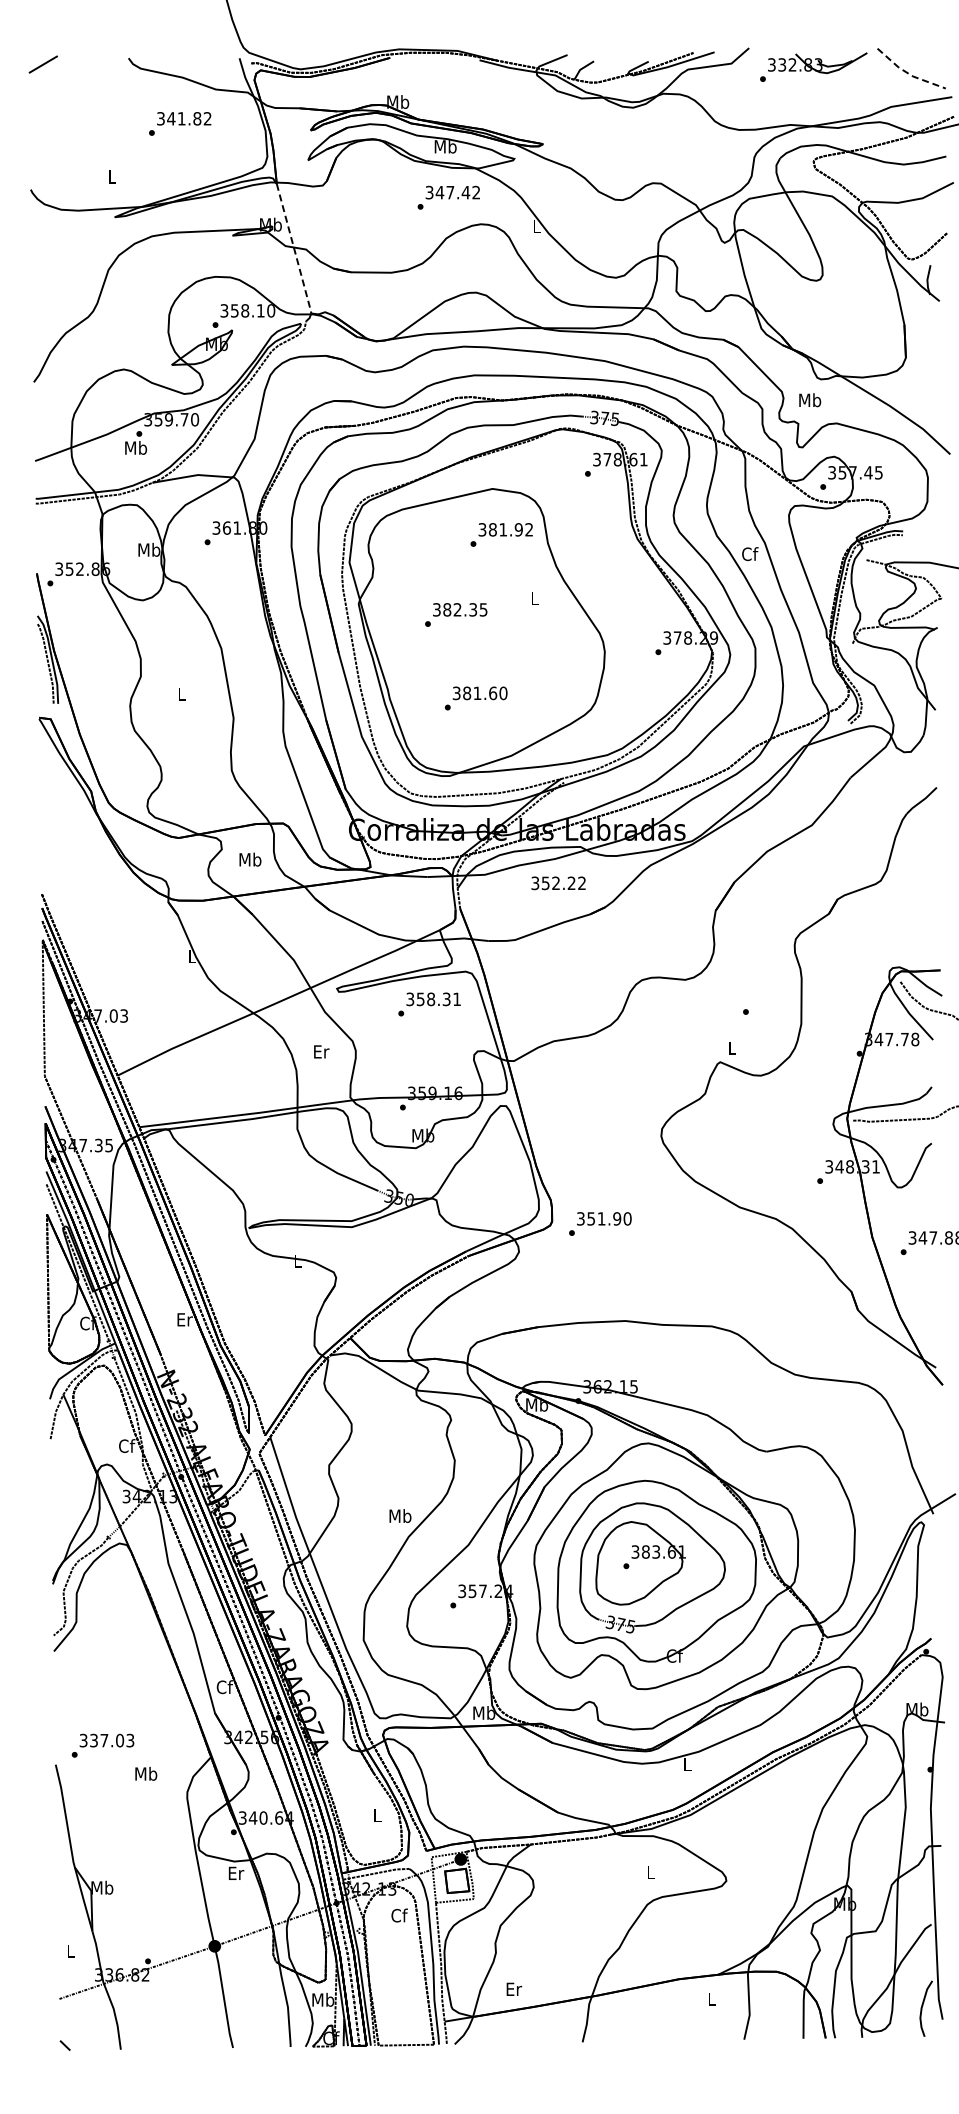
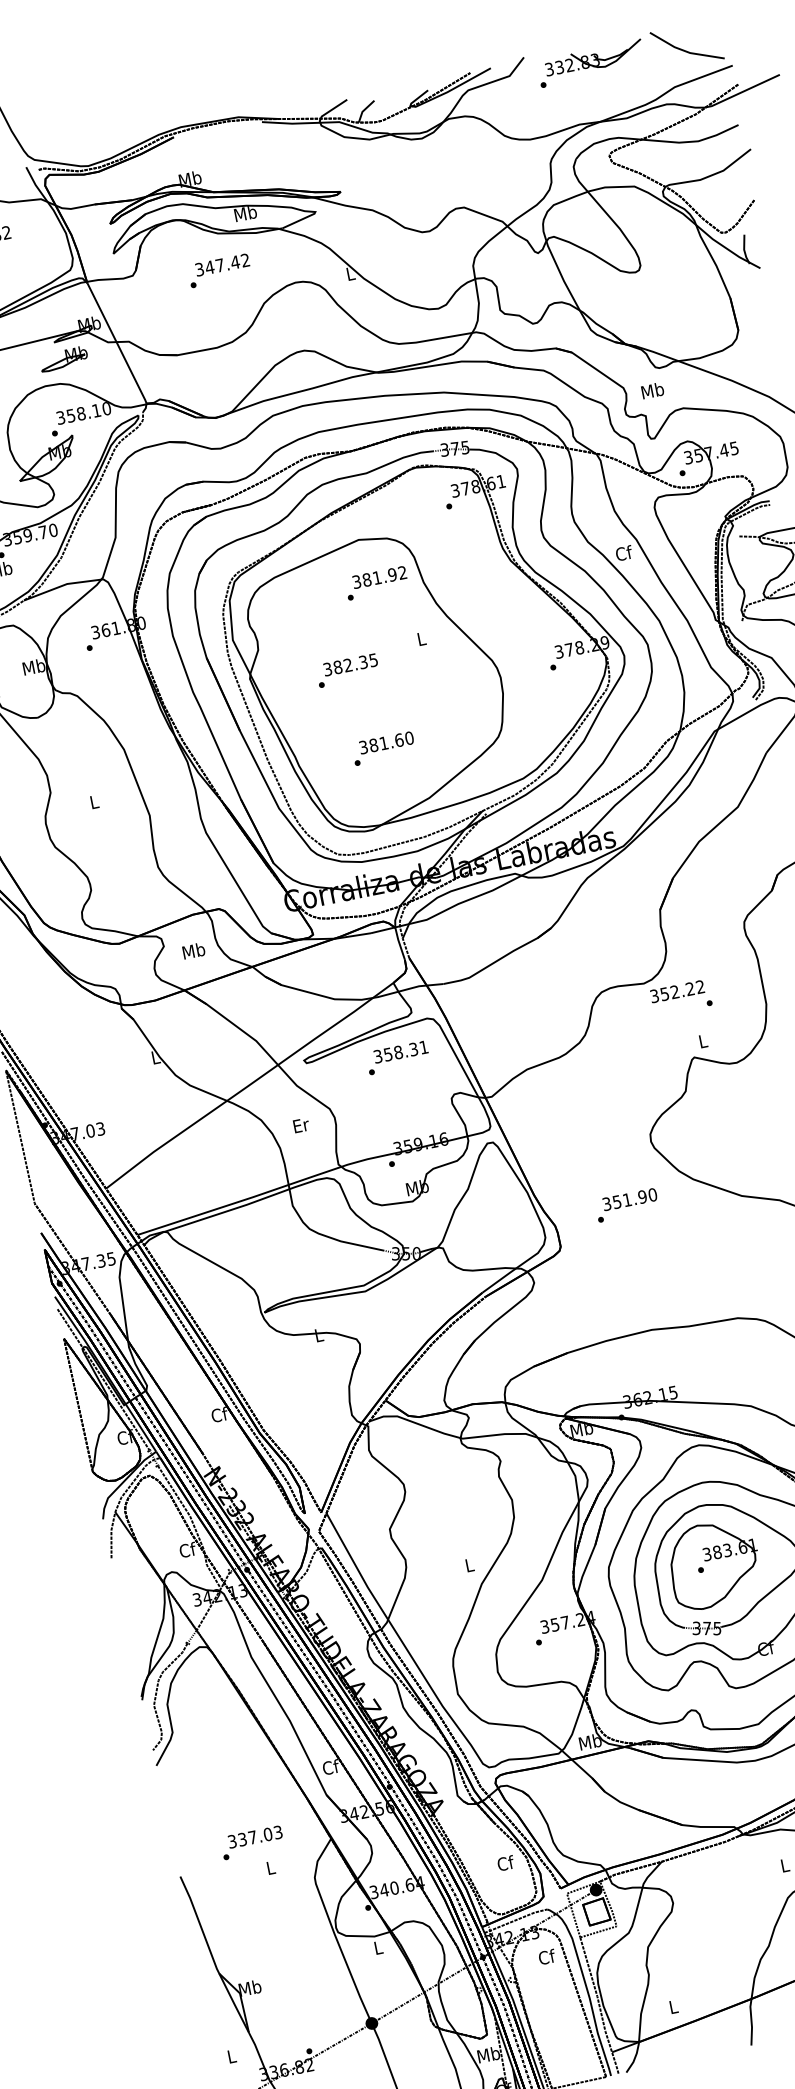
line: (908, 73) -> (685, 51), dashed -> solid
text: (448, 197) -> (219, 270), moved
line: (294, 249) -> (117, 343), dashed -> solid
part: (238, 253) -> (63, 358), added
text: (558, 883) -> (677, 991), moved
text: (600, 1223) -> (627, 1204), moved
text: (184, 1319) -> (219, 1414), Er -> Cf
text: (400, 1515) -> (469, 1564), Mb -> L
text: (102, 1745) -> (251, 1842), moved
text: (146, 1773) -> (271, 1867), Mb -> L
text: (377, 1815) -> (505, 1863), L -> Cf
text: (236, 1872) -> (378, 1946), Er -> L
text: (514, 1988) -> (674, 2006), Er -> L

